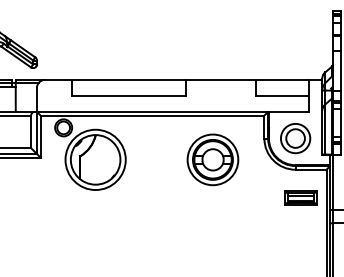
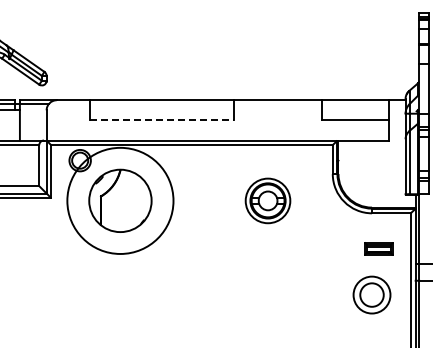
line: (129, 95) -> (162, 120), solid -> dashed
part: (295, 138) -> (371, 294), moved
circle: (95, 159) -> (120, 200), size x1.4
part: (212, 159) -> (267, 200), size x0.7
part: (300, 197) -> (378, 248), size x0.7

